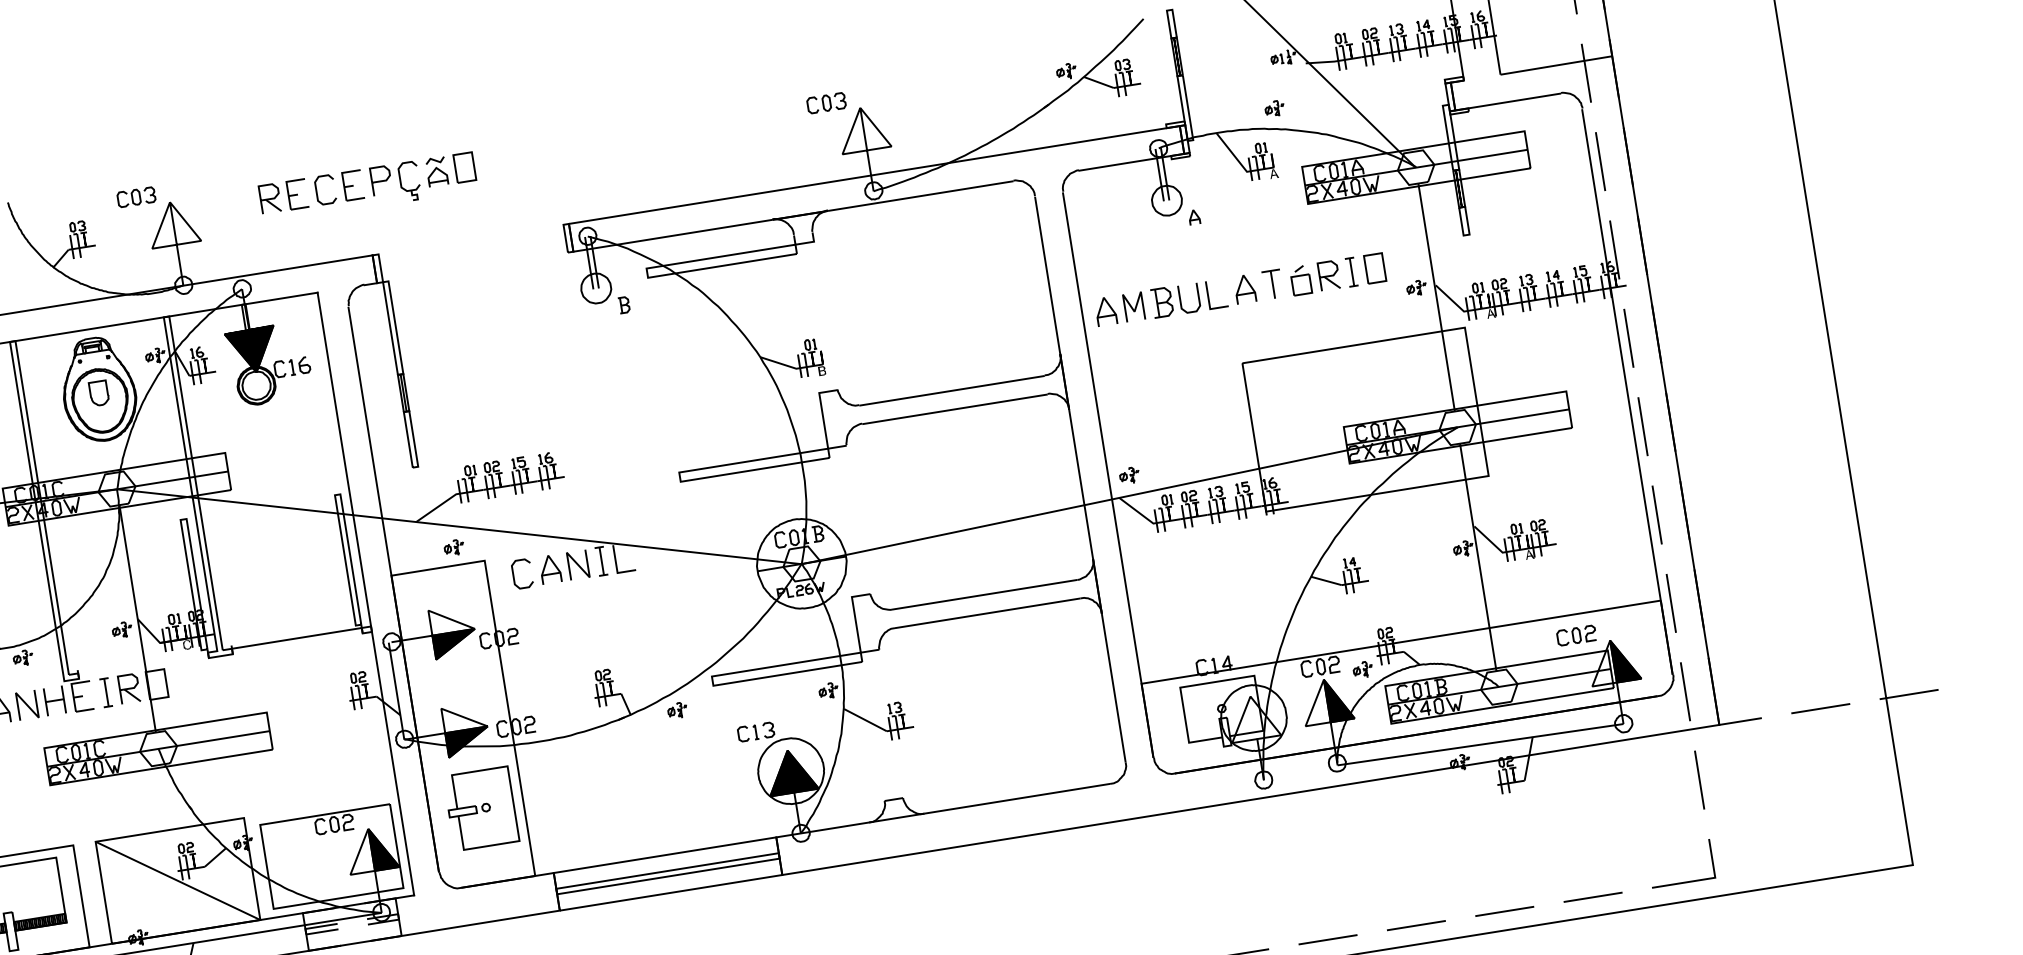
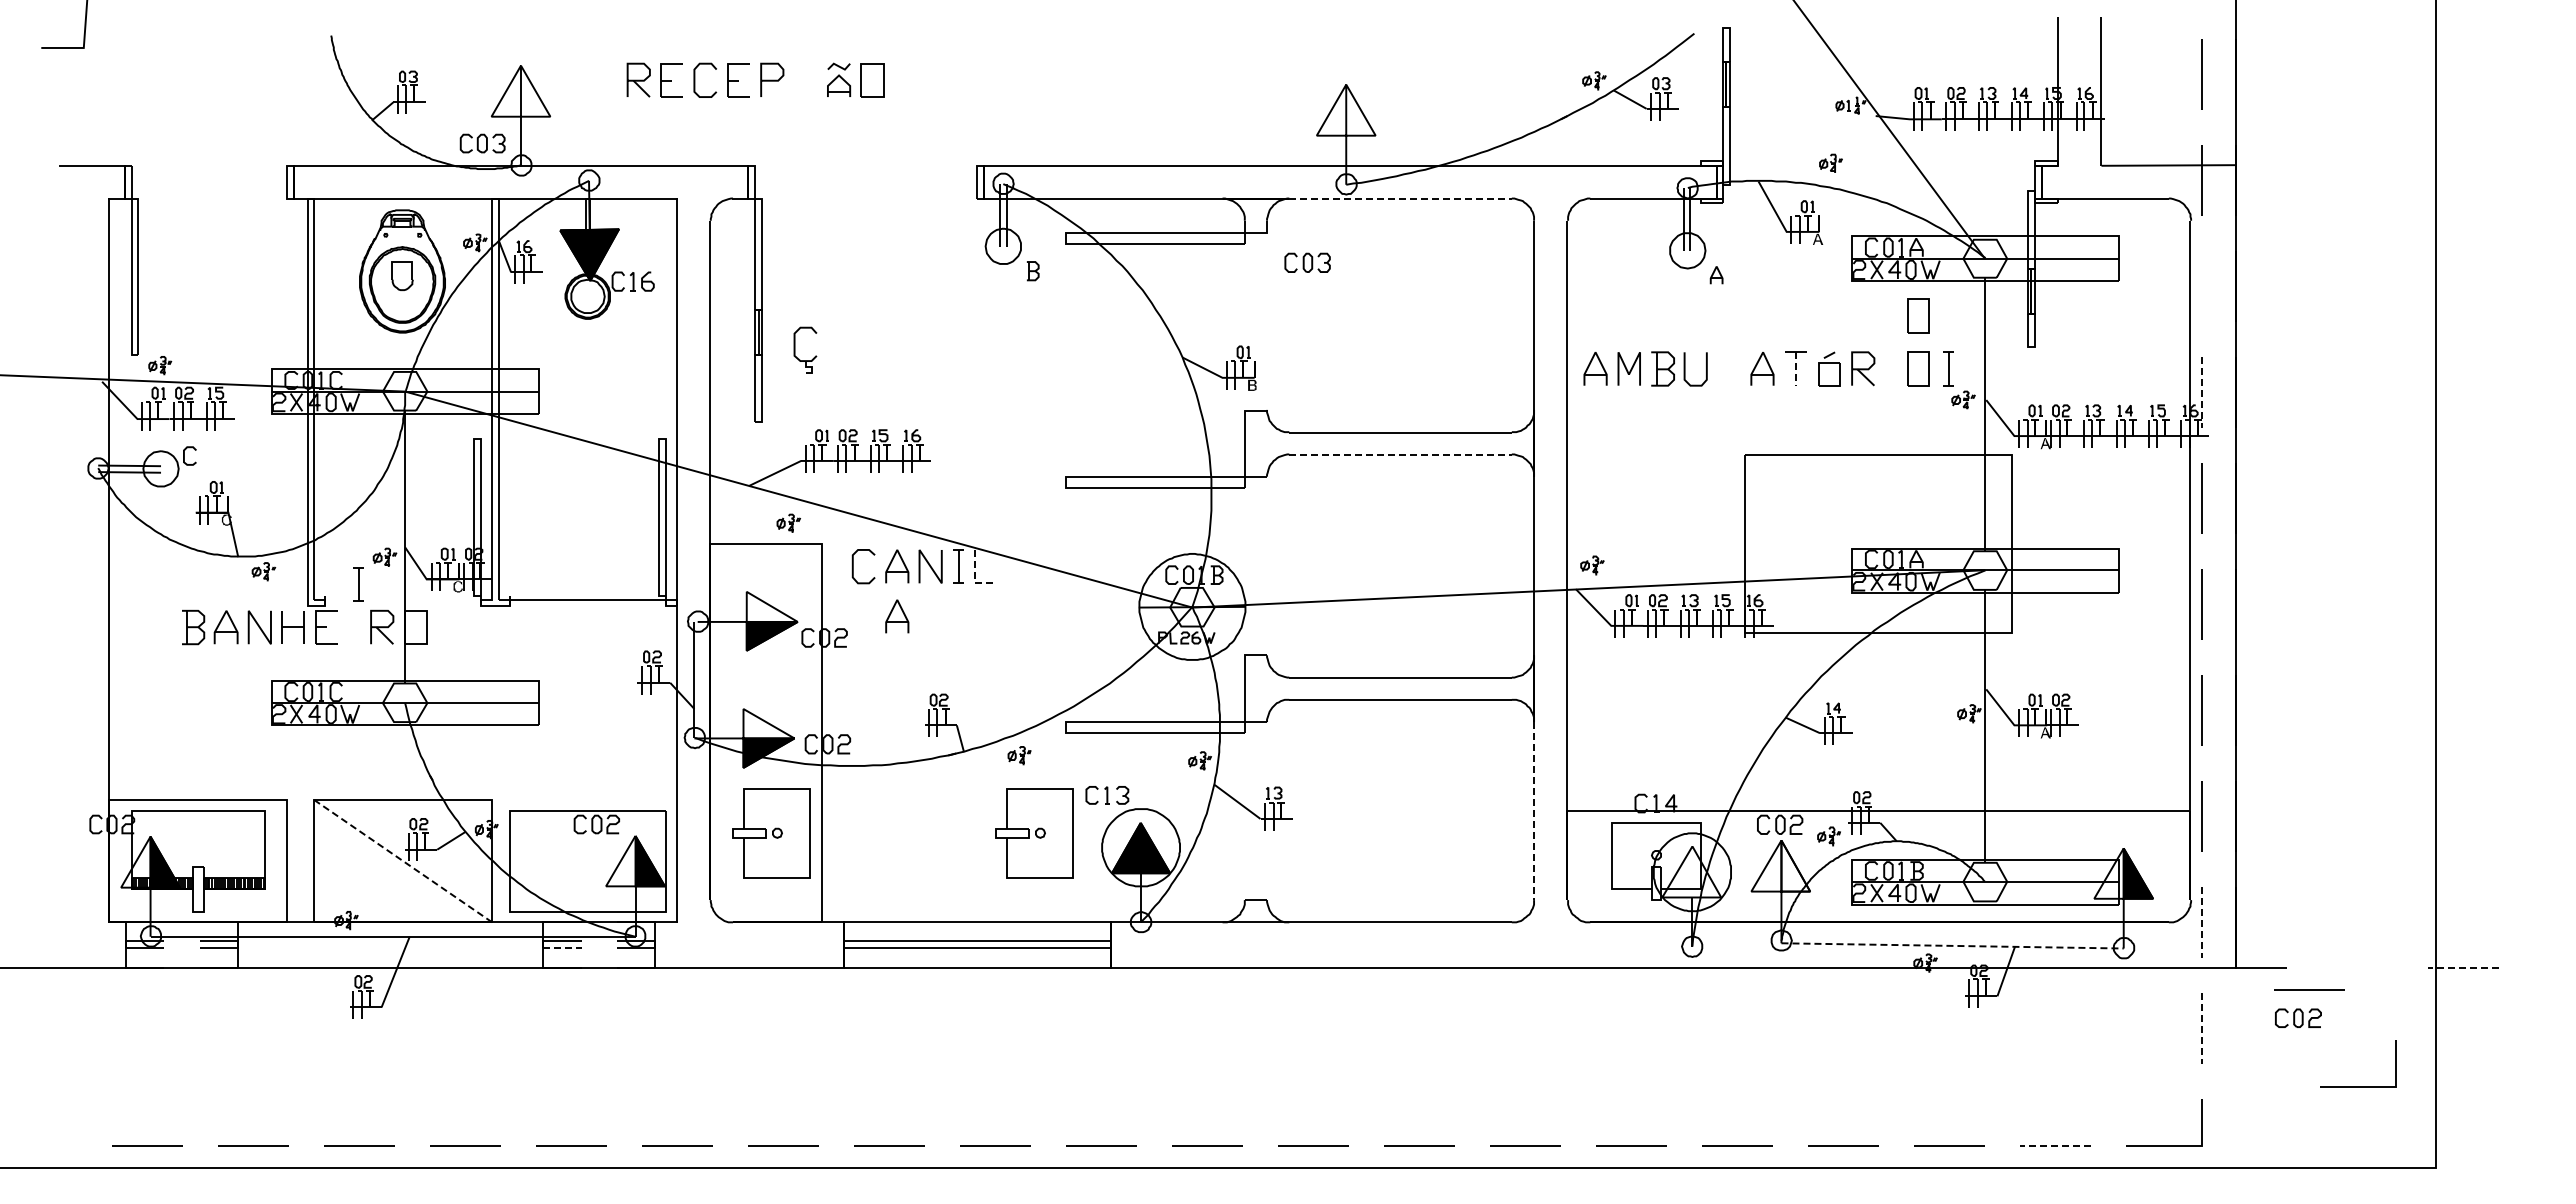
part: (826, 102) -> (1307, 262), moved
line: (1599, 161) -> (2201, 286), removed
part: (401, 182) -> (795, 349), moved
line: (921, 196) -> (1401, 199), solid -> dashed
part: (136, 197) -> (482, 143), moved
part: (1368, 223) -> (1918, 315), added
line: (1614, 250) -> (2202, 392), solid -> dashed
part: (1351, 271) -> (1948, 368), moved
line: (1272, 285) -> (1795, 369), solid -> dashed
line: (1208, 295) -> (1718, 369), removed
line: (955, 409) -> (1401, 455), solid -> dashed
line: (617, 568) -> (975, 578), solid -> dashed
part: (557, 611) -> (897, 616), added
part: (1576, 634) -> (2298, 1017), moved
line: (1114, 688) -> (1534, 811), solid -> dashed
line: (1685, 691) -> (2202, 922), solid -> dashed
part: (106, 692) -> (358, 584), moved
line: (1908, 694) -> (2462, 967), solid -> dashed
fill: (1338, 698) -> (1795, 865), removed
line: (1820, 708) -> (2309, 989), moved
line: (1481, 744) -> (1953, 945), solid -> dashed
part: (700, 773) -> (1034, 833), added
line: (1699, 780) -> (2202, 1028), solid -> dashed
line: (1837, 807) -> (2358, 1086), added
line: (178, 881) -> (403, 861), solid -> dashed
line: (1592, 897) -> (2055, 1145), solid -> dashed
line: (323, 931) -> (563, 947), solid -> dashed

